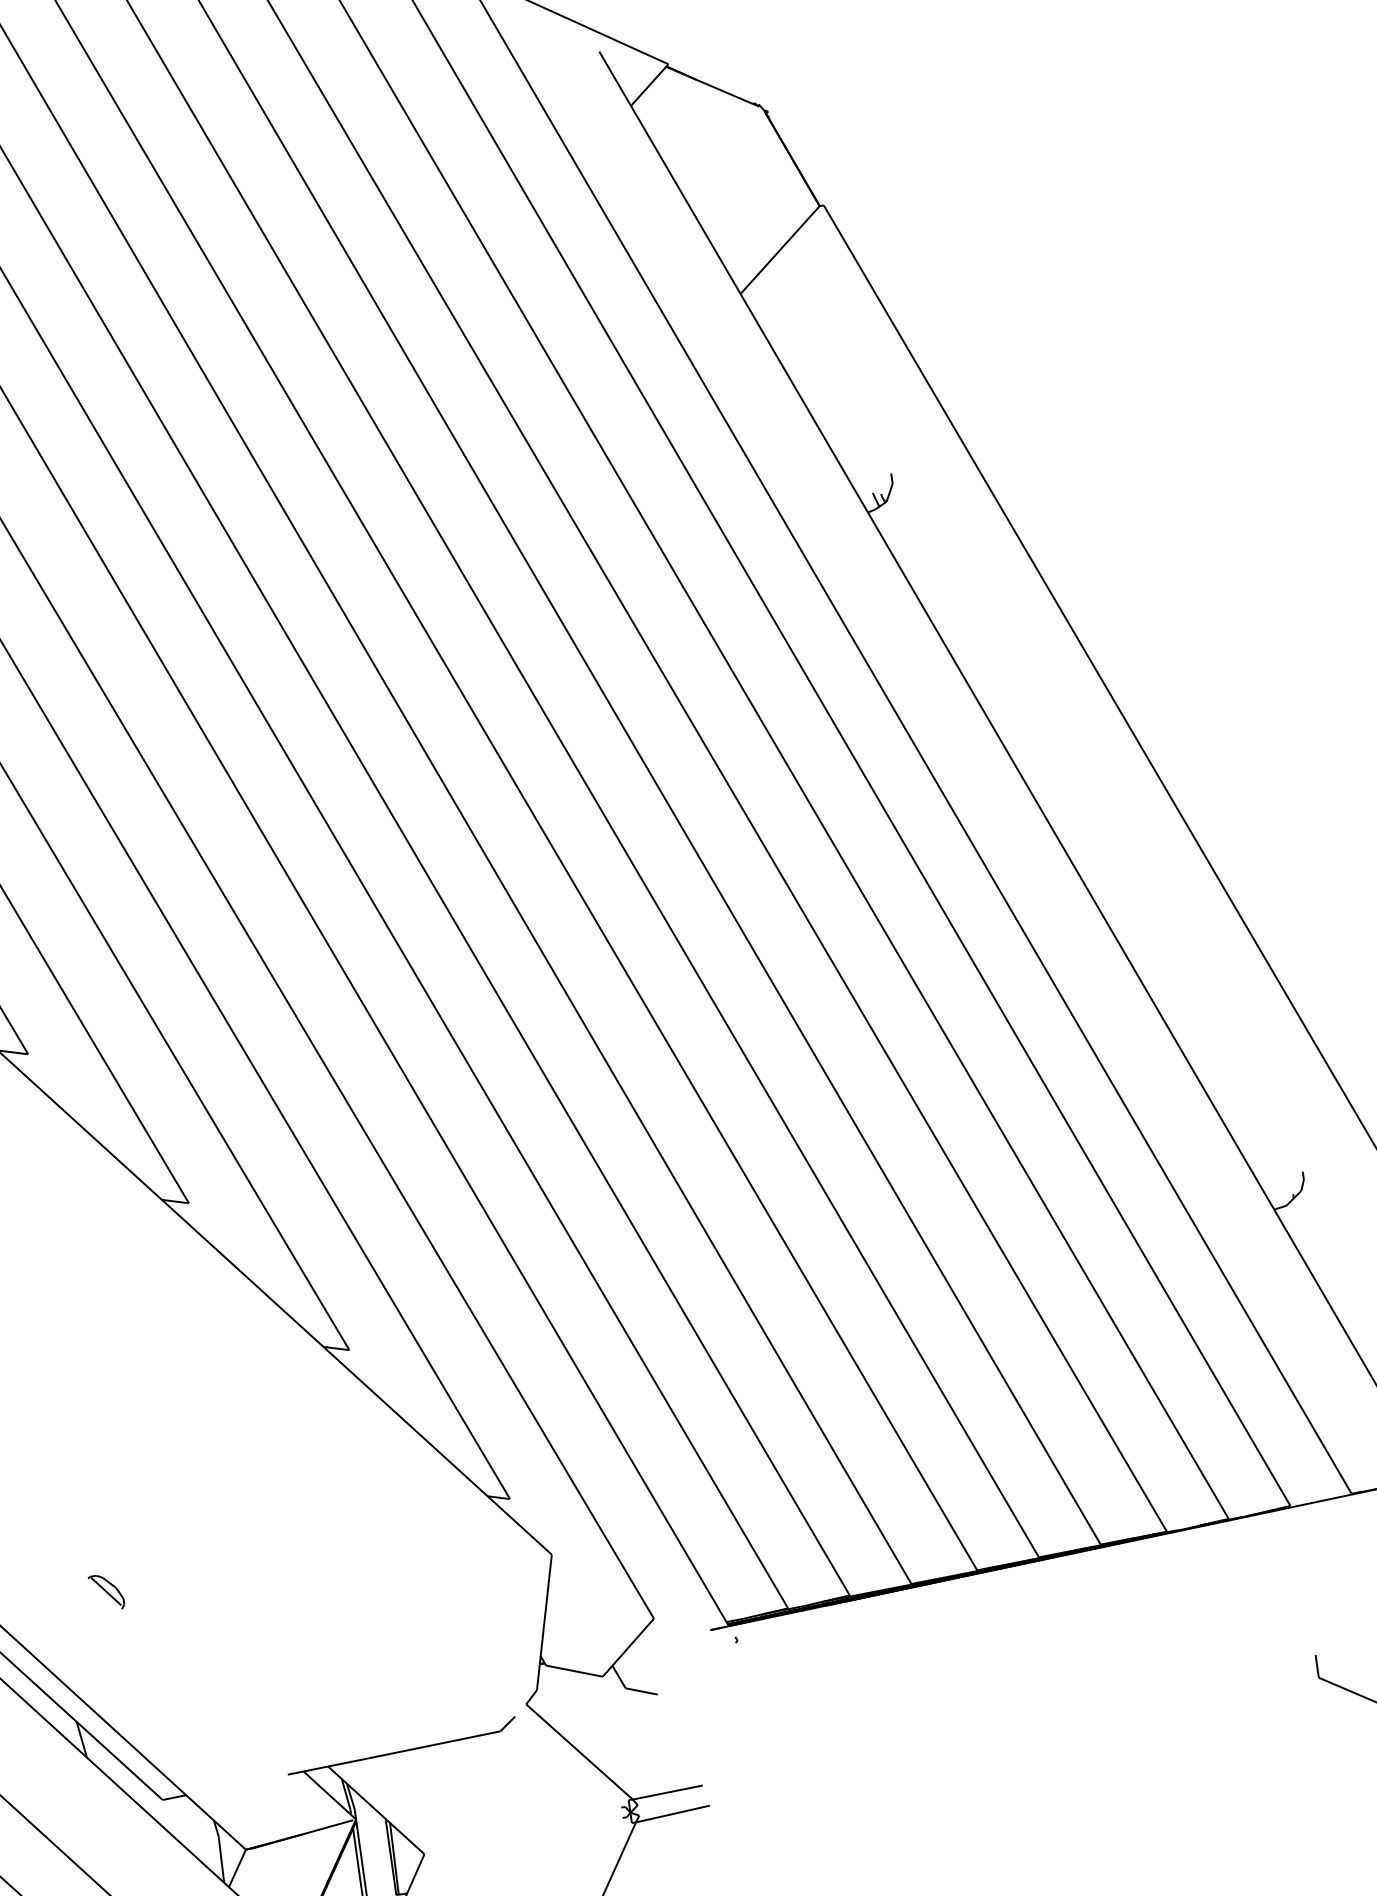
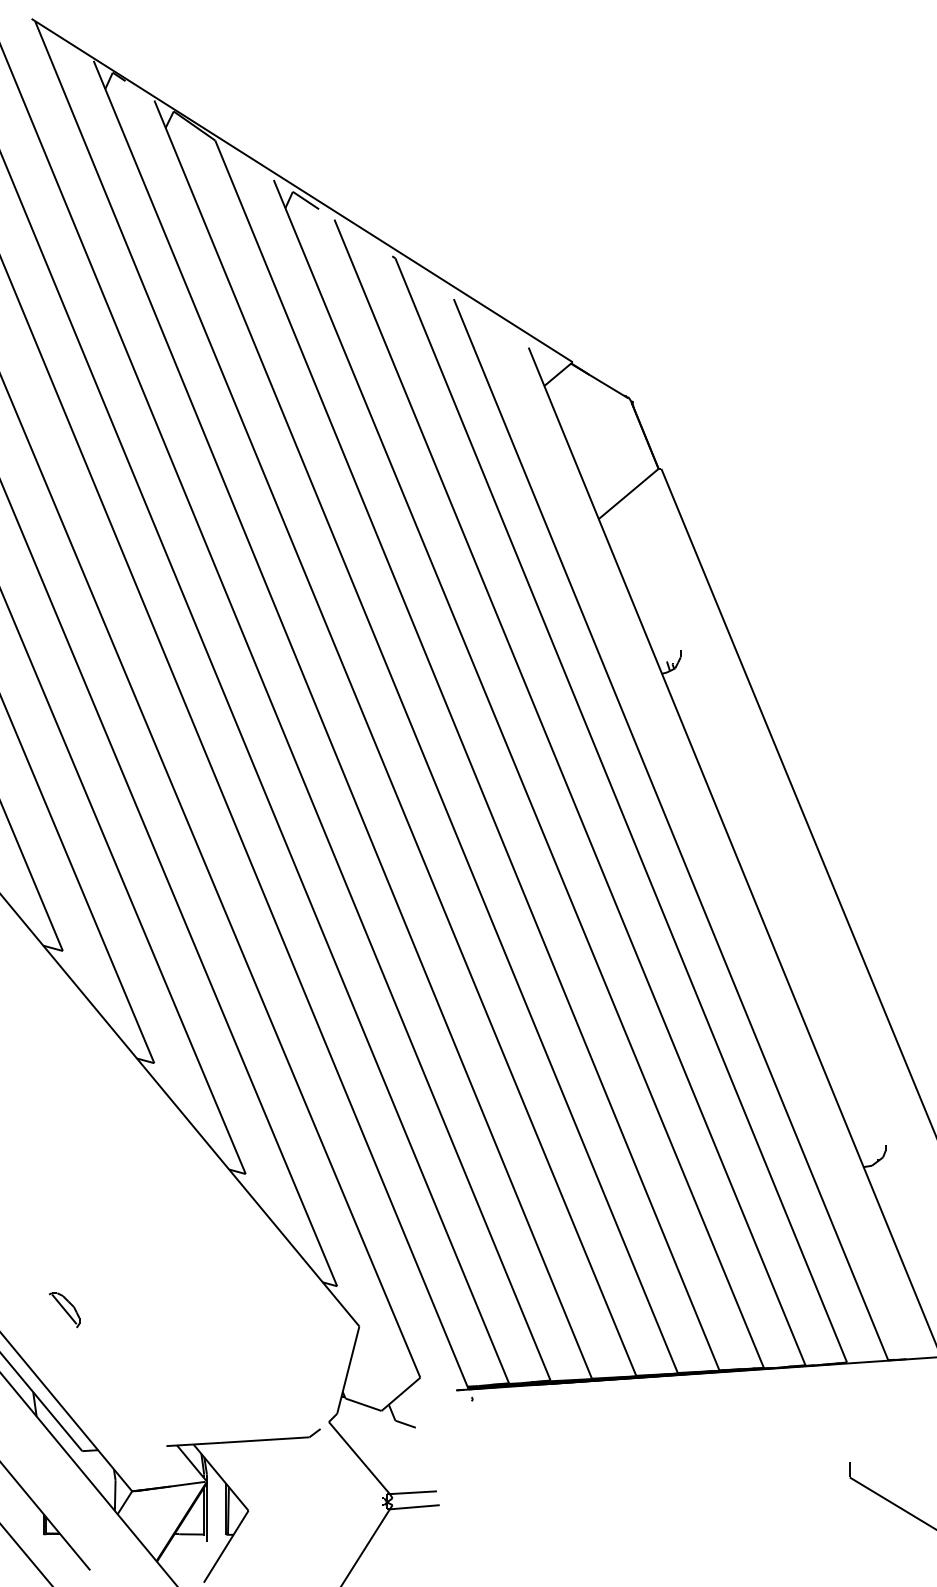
part: (106, 1592) -> (64, 1310), size x1.43

